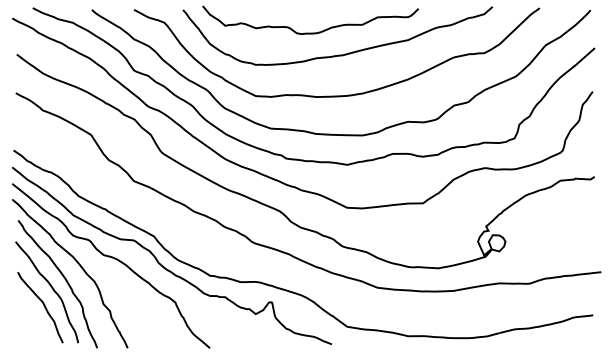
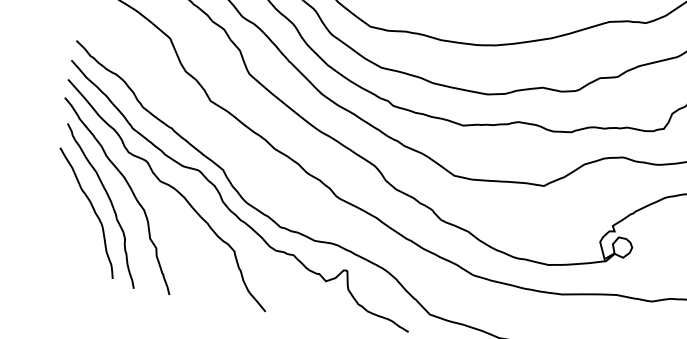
curve: (43, 305) -> (79, 227), removed

